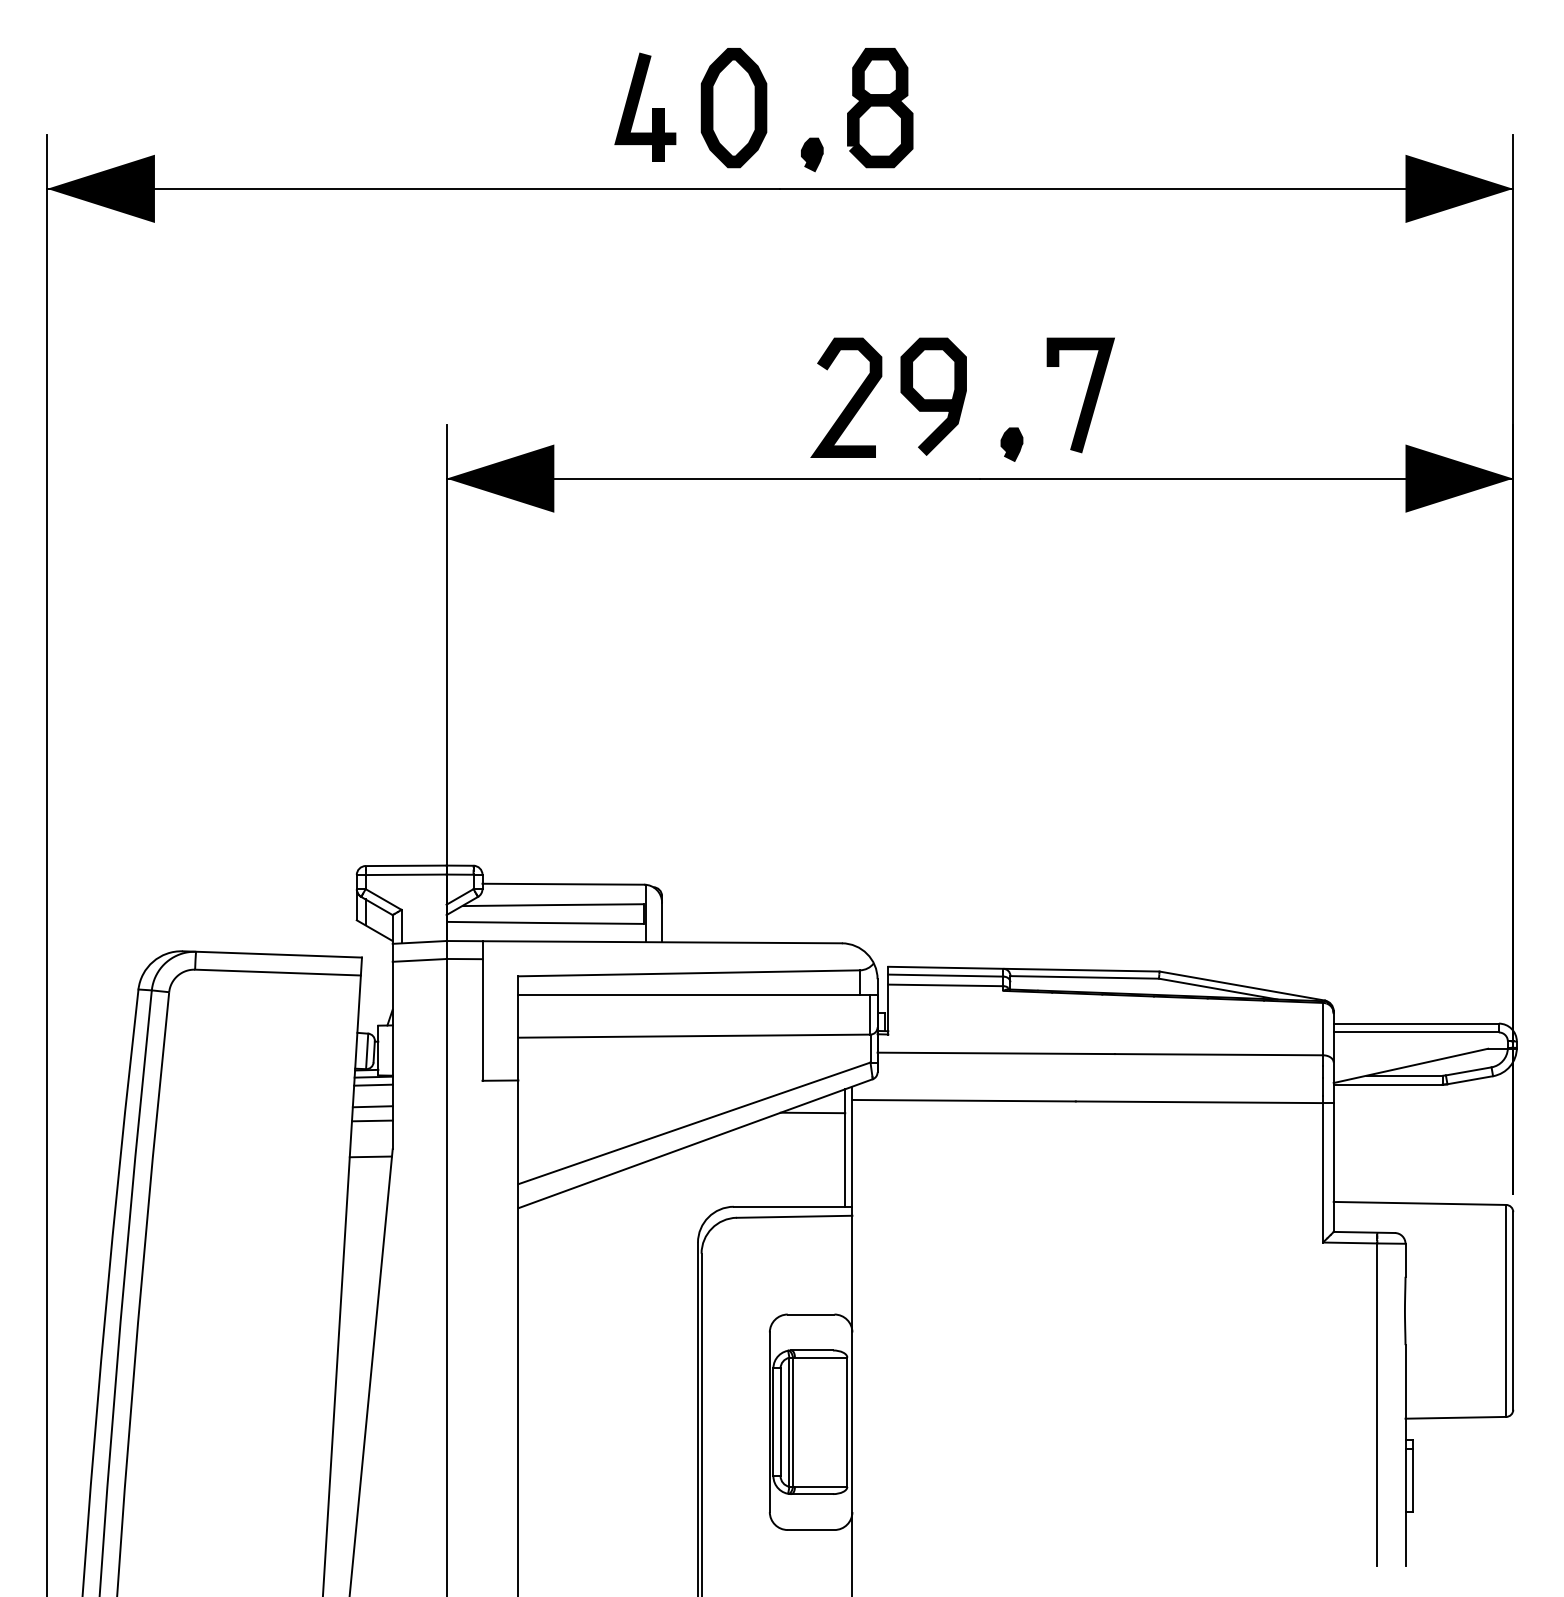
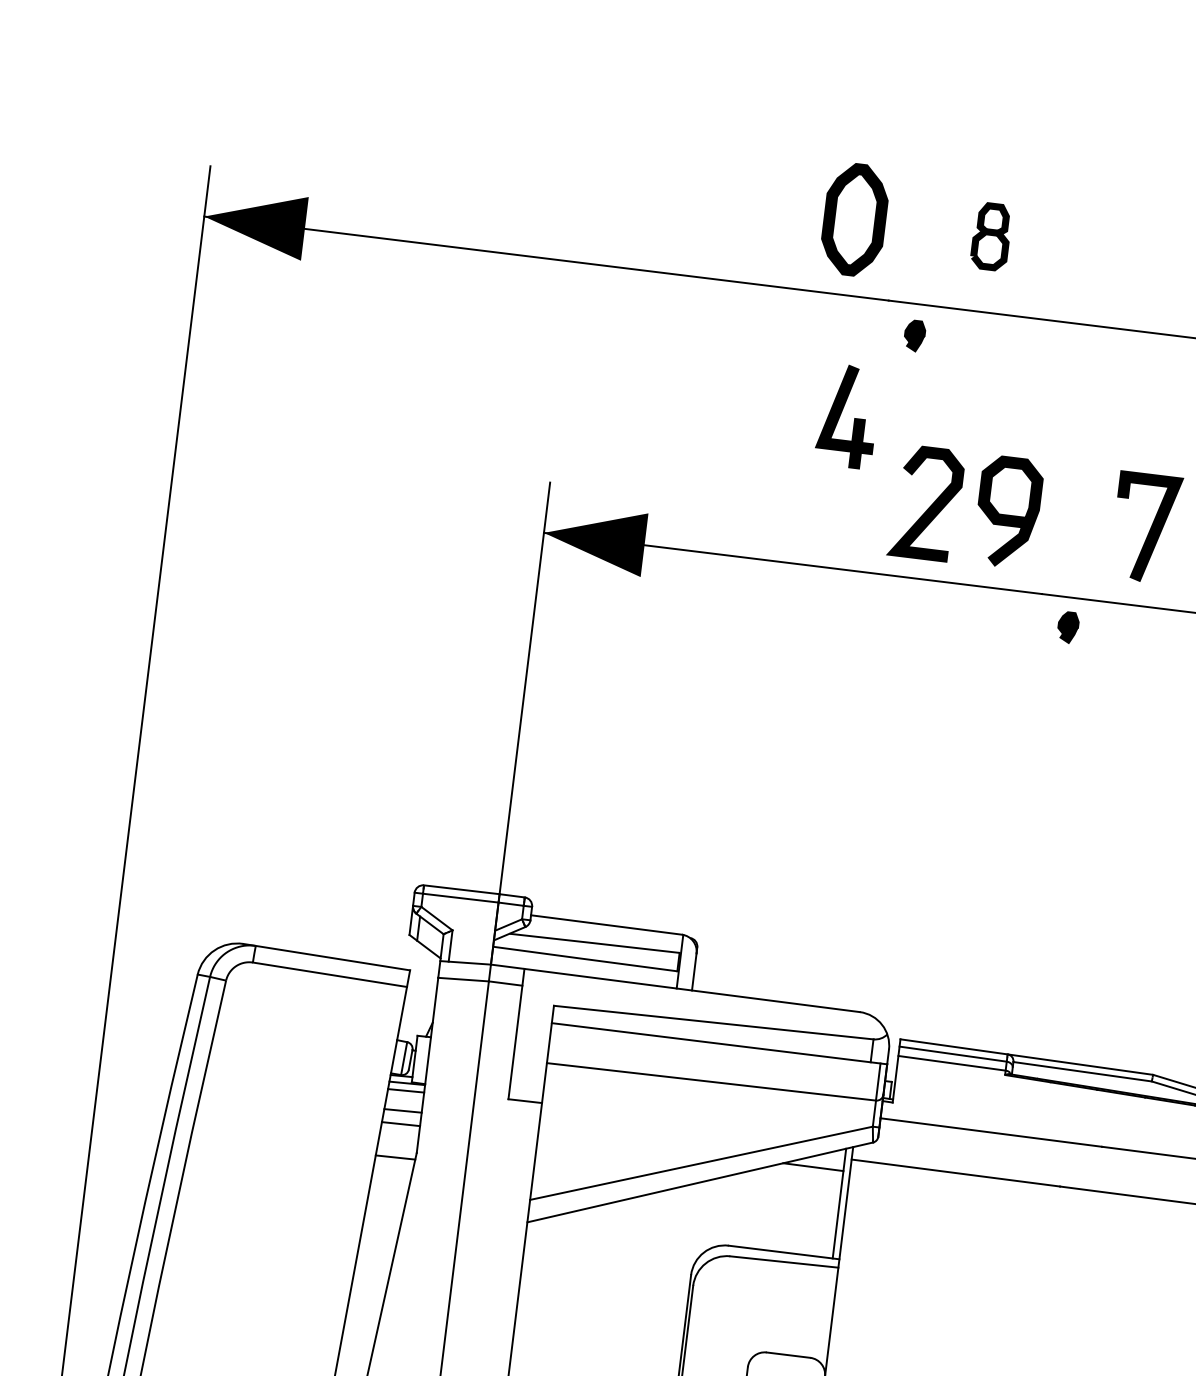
part: (638, 104) -> (842, 412), moved
part: (880, 108) -> (991, 237), size x0.6
part: (812, 154) -> (914, 335), moved
part: (1011, 444) -> (1067, 627), moved

